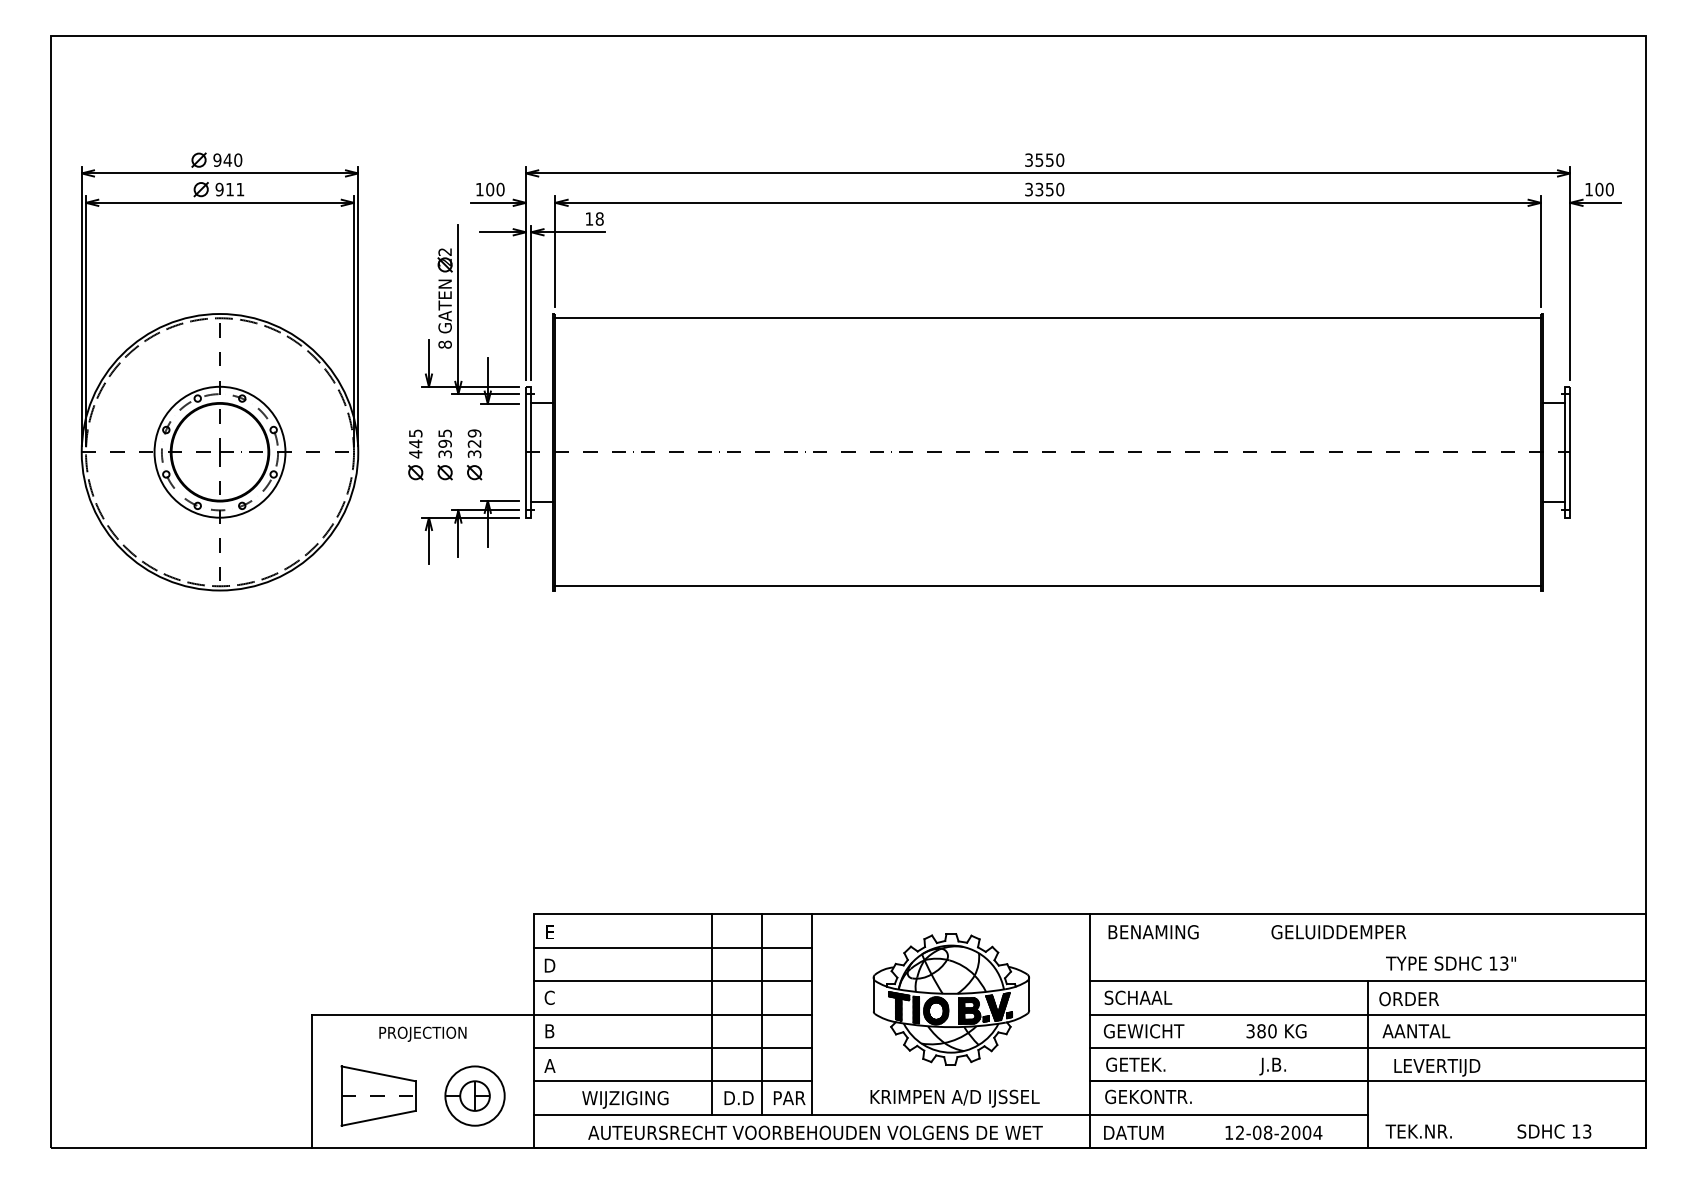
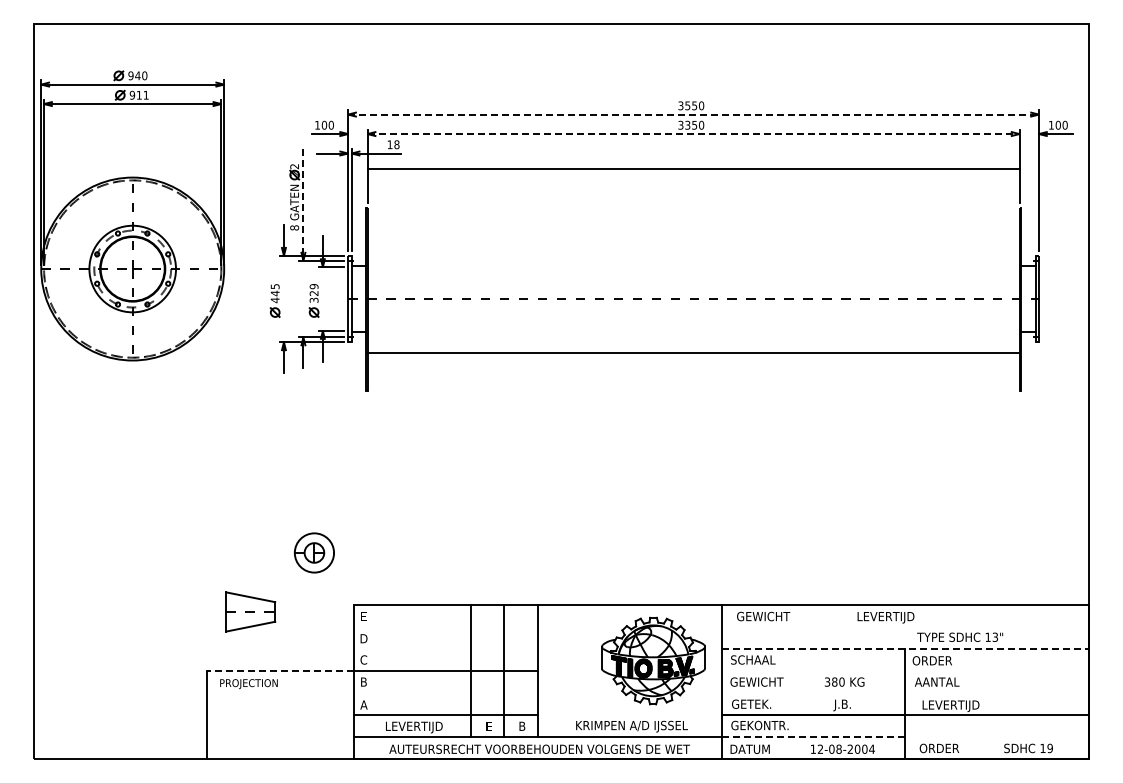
line: (1049, 173) -> (694, 114), solid -> dashed
line: (1048, 203) -> (693, 134), solid -> dashed
line: (458, 309) -> (303, 204), solid -> dashed
line: (1048, 318) -> (693, 169), moved
part: (219, 371) -> (132, 215), moved
part: (444, 454) -> (294, 300), removed
line: (1048, 585) -> (693, 352), moved
text: (1153, 932) -> (763, 616), BENAMING -> GEWICHT
text: (1338, 933) -> (885, 617), GELUIDDEMPER -> LEVERTIJD
line: (673, 947) -> (445, 626), removed
line: (673, 980) -> (445, 648), removed
line: (1368, 980) -> (905, 648), solid -> dashed
part: (951, 998) -> (653, 660), moved
line: (423, 1015) -> (280, 671), solid -> dashed
line: (1368, 1015) -> (905, 671), removed
text: (422, 1034) -> (248, 684), moved
line: (673, 1048) -> (445, 693), removed
line: (1368, 1048) -> (905, 693), removed
part: (378, 1095) -> (250, 611), moved
part: (475, 1095) -> (314, 552), moved
text: (738, 1096) -> (488, 725), D.D -> E
text: (789, 1096) -> (522, 725), PAR -> B
text: (624, 1099) -> (413, 727), WIJZIGING -> LEVERTIJD
line: (1229, 1115) -> (813, 737), solid -> dashed
text: (1586, 1130) -> (1049, 747), 13 -> 19
text: (1418, 1131) -> (938, 748), TEK.NR. -> ORDER

